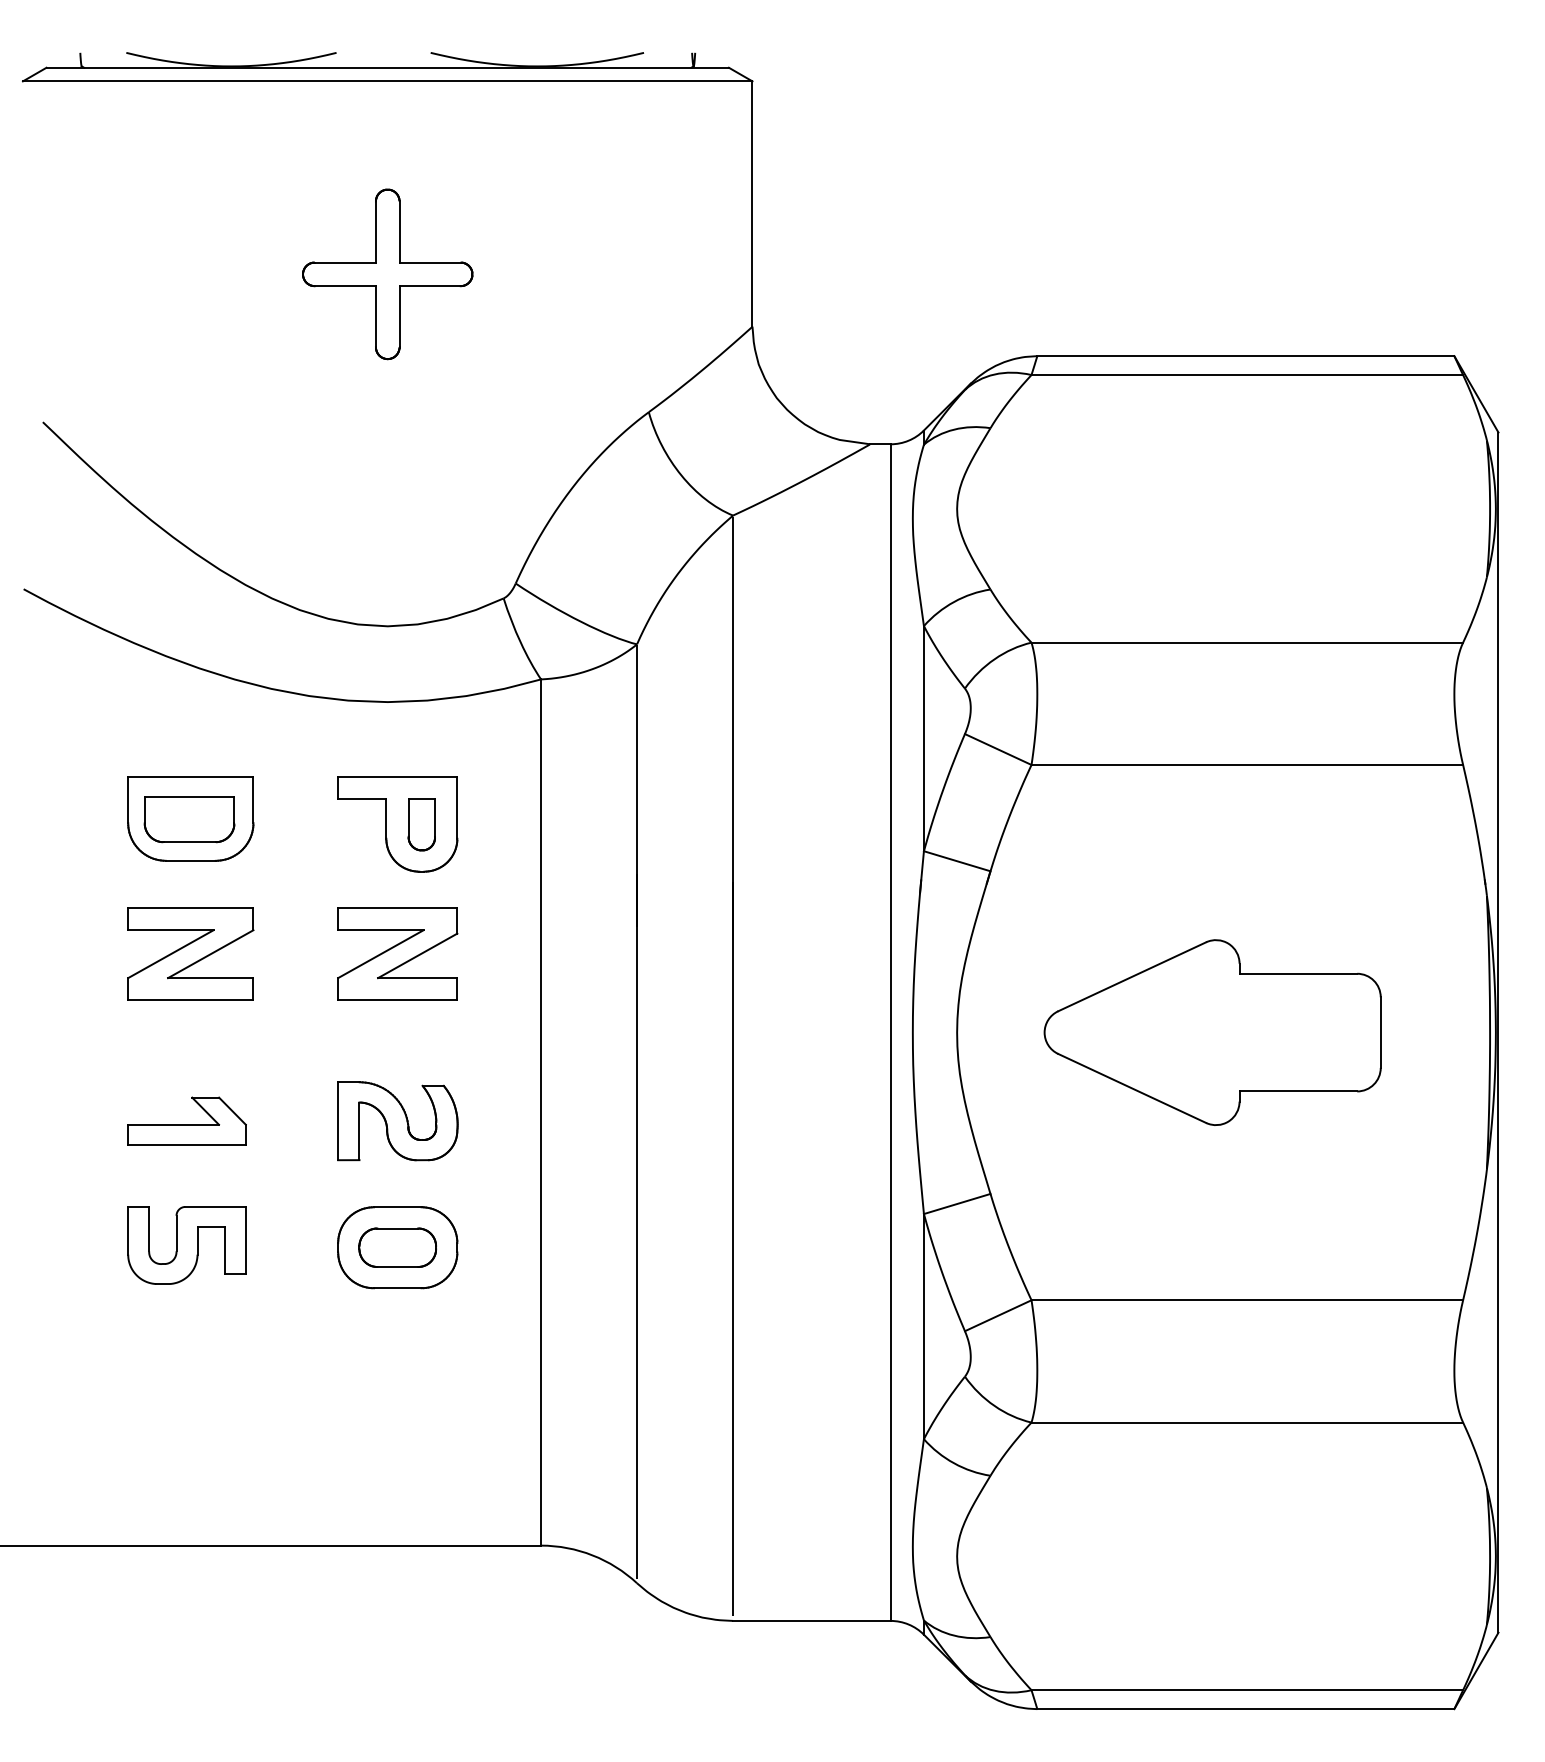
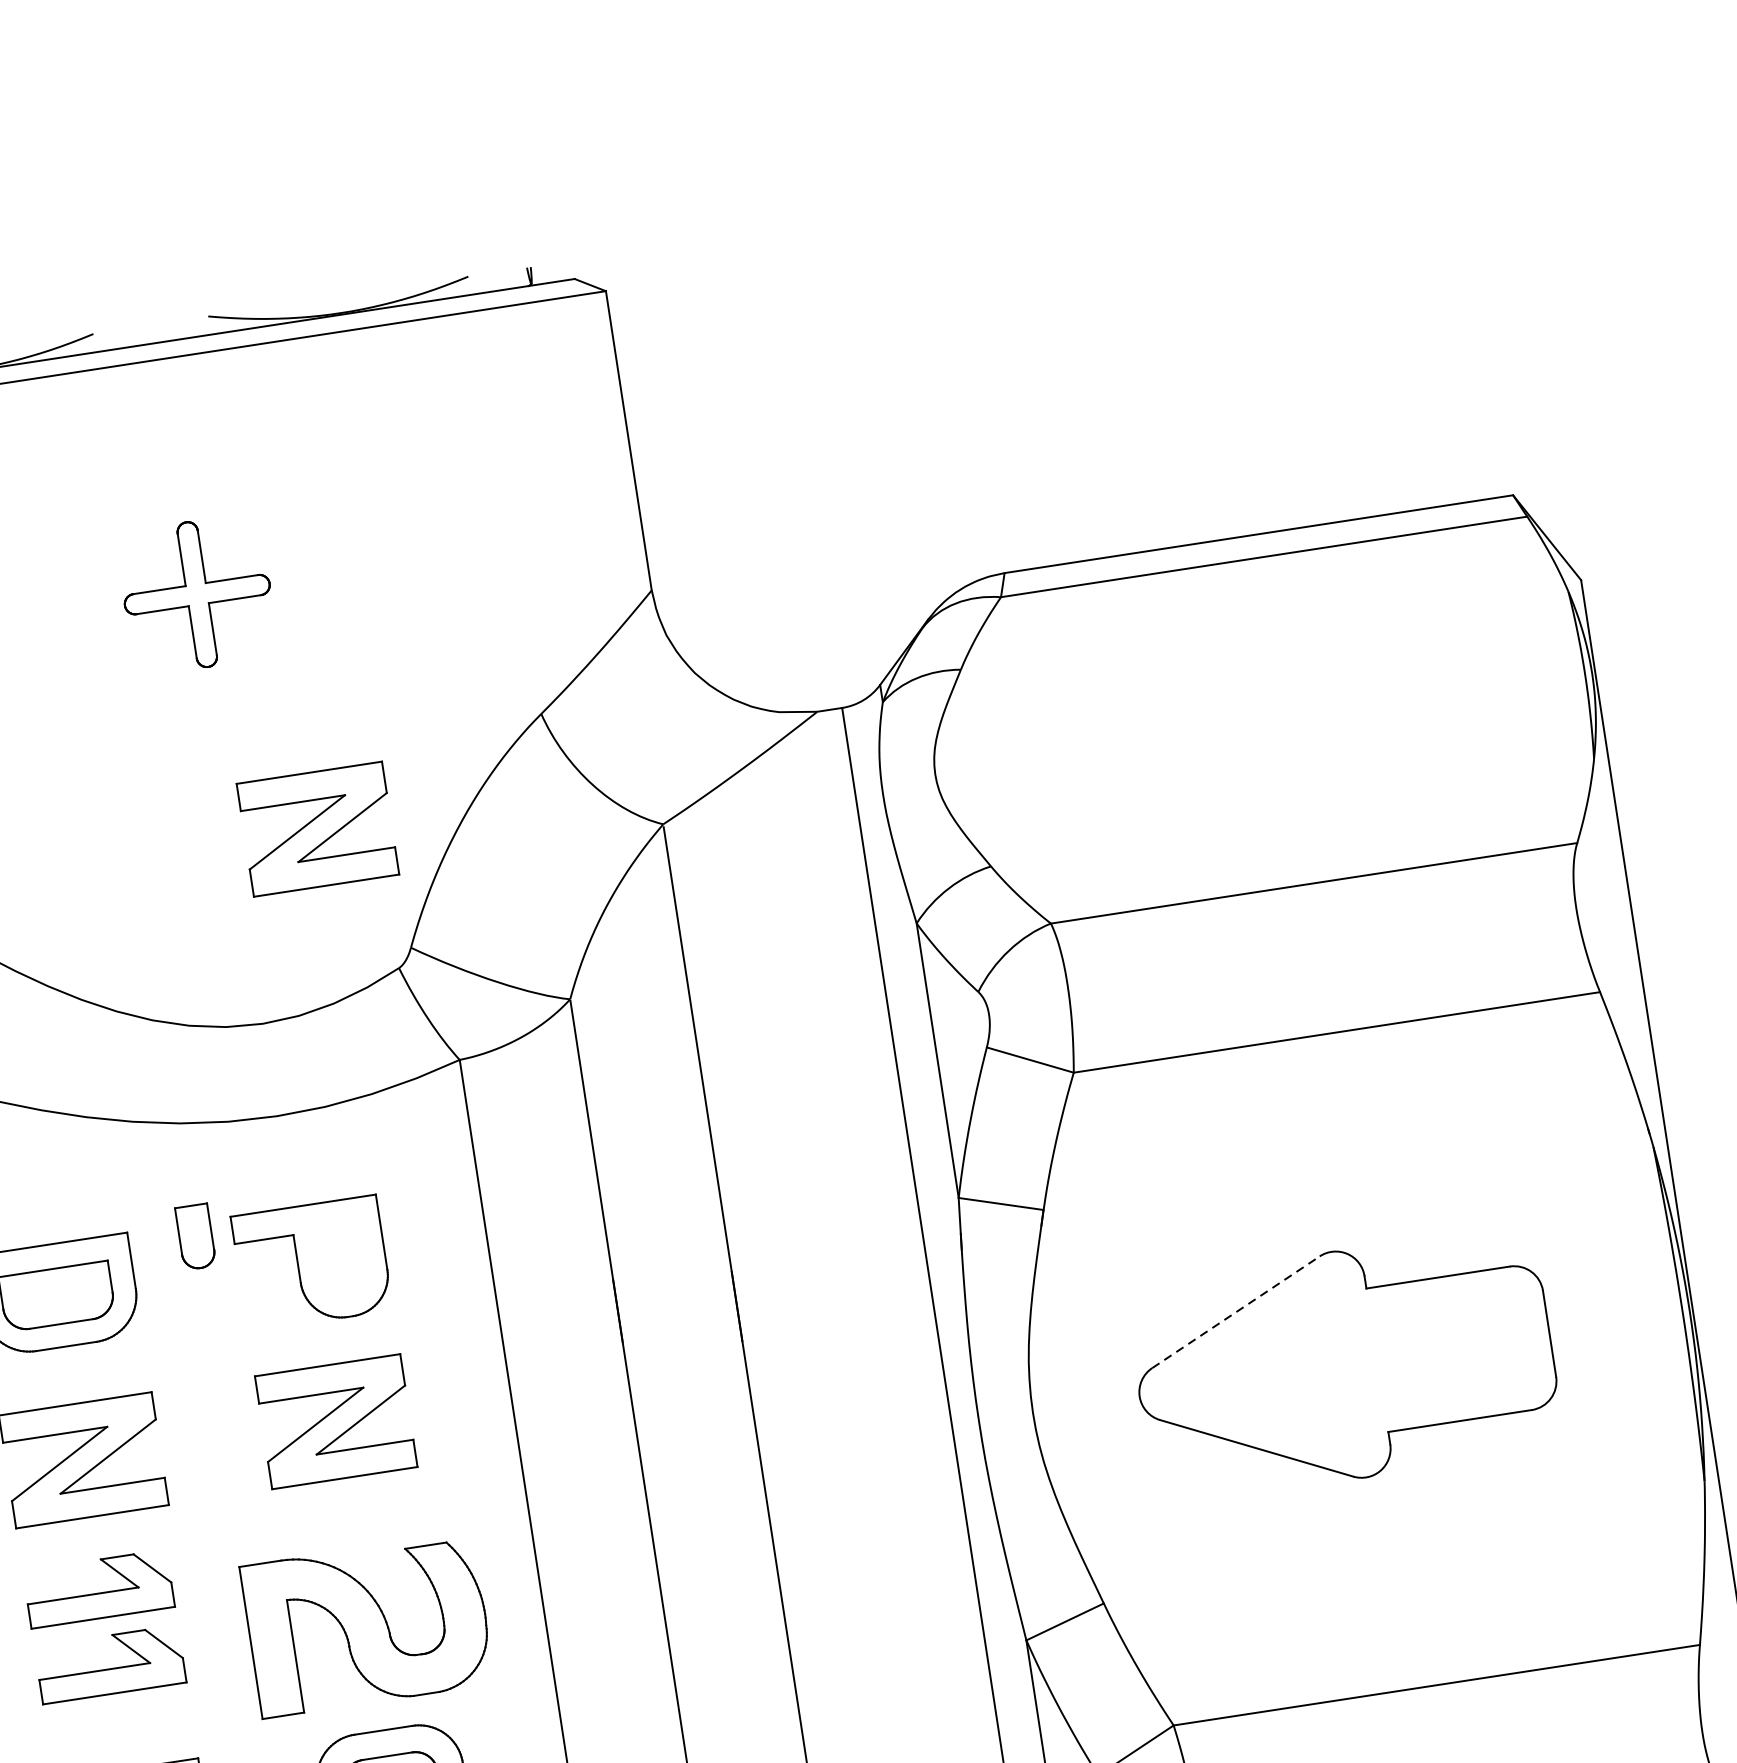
part: (387, 274) -> (196, 594), size x0.7
part: (455, 476) -> (317, 828), added
part: (421, 824) -> (195, 1236), moved
line: (1132, 976) -> (1236, 1311), solid -> dashed
part: (186, 1058) -> (98, 1588), added
part: (397, 1121) -> (367, 1625), size x1.6

